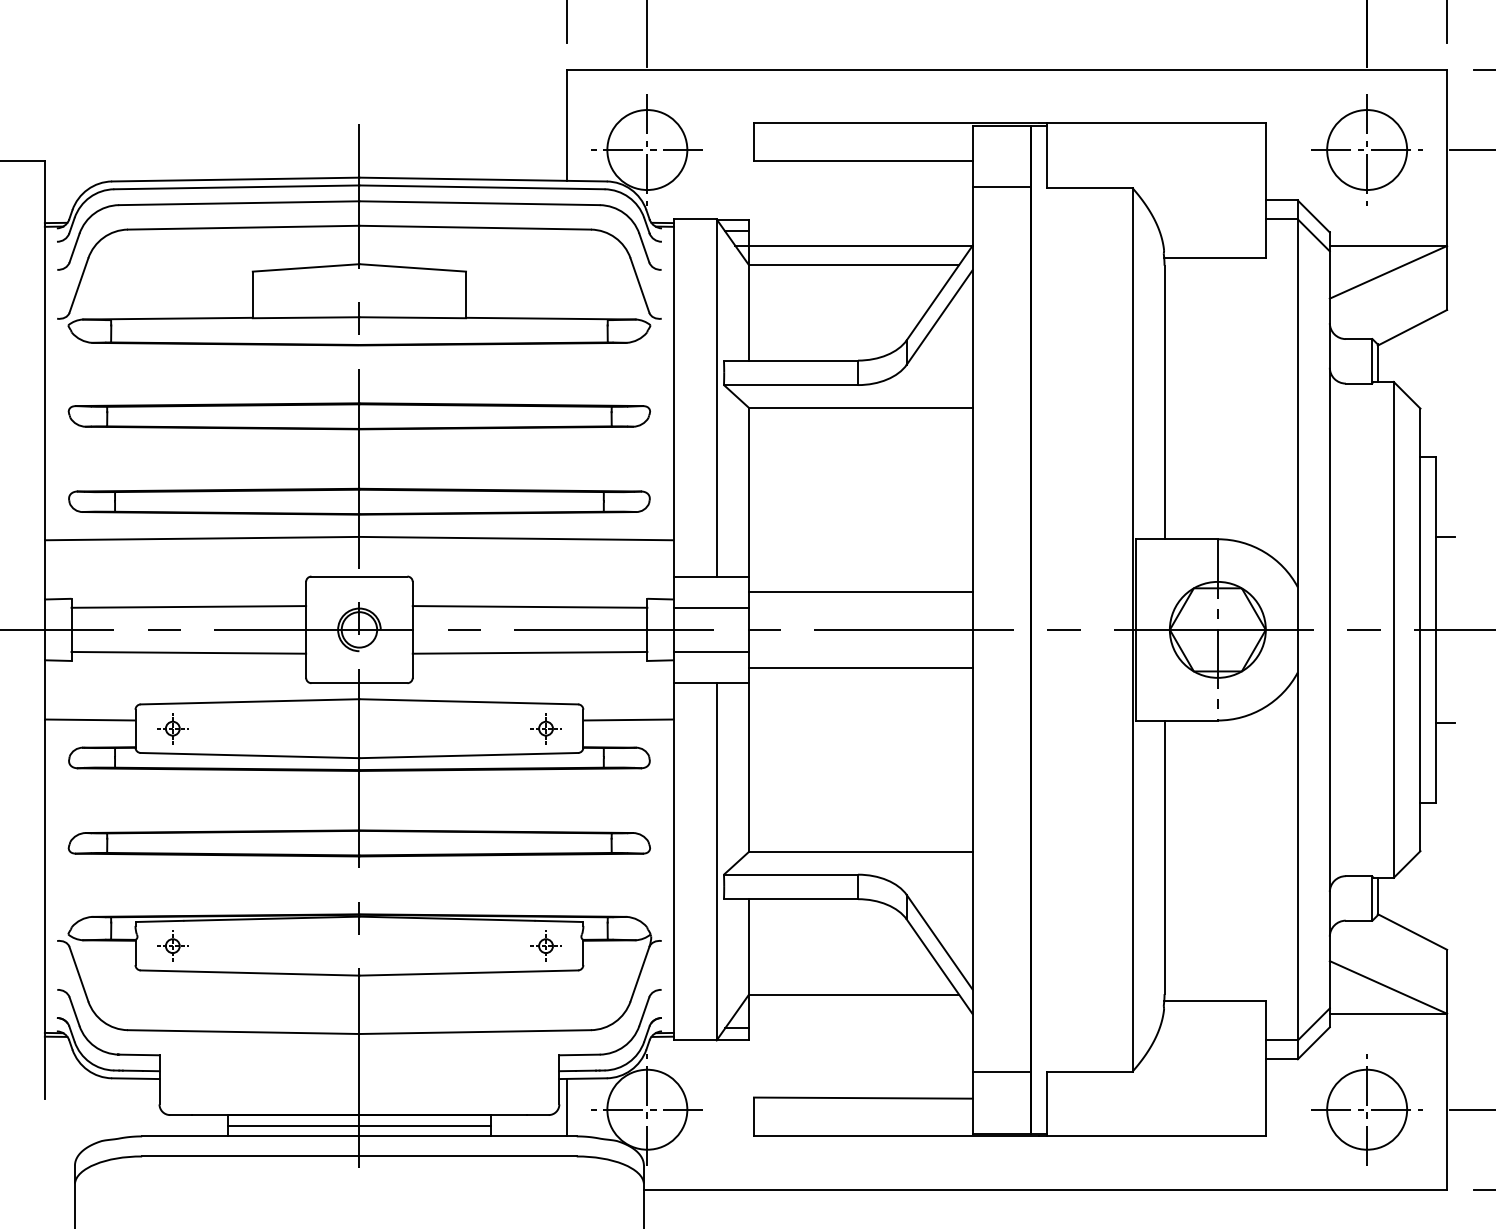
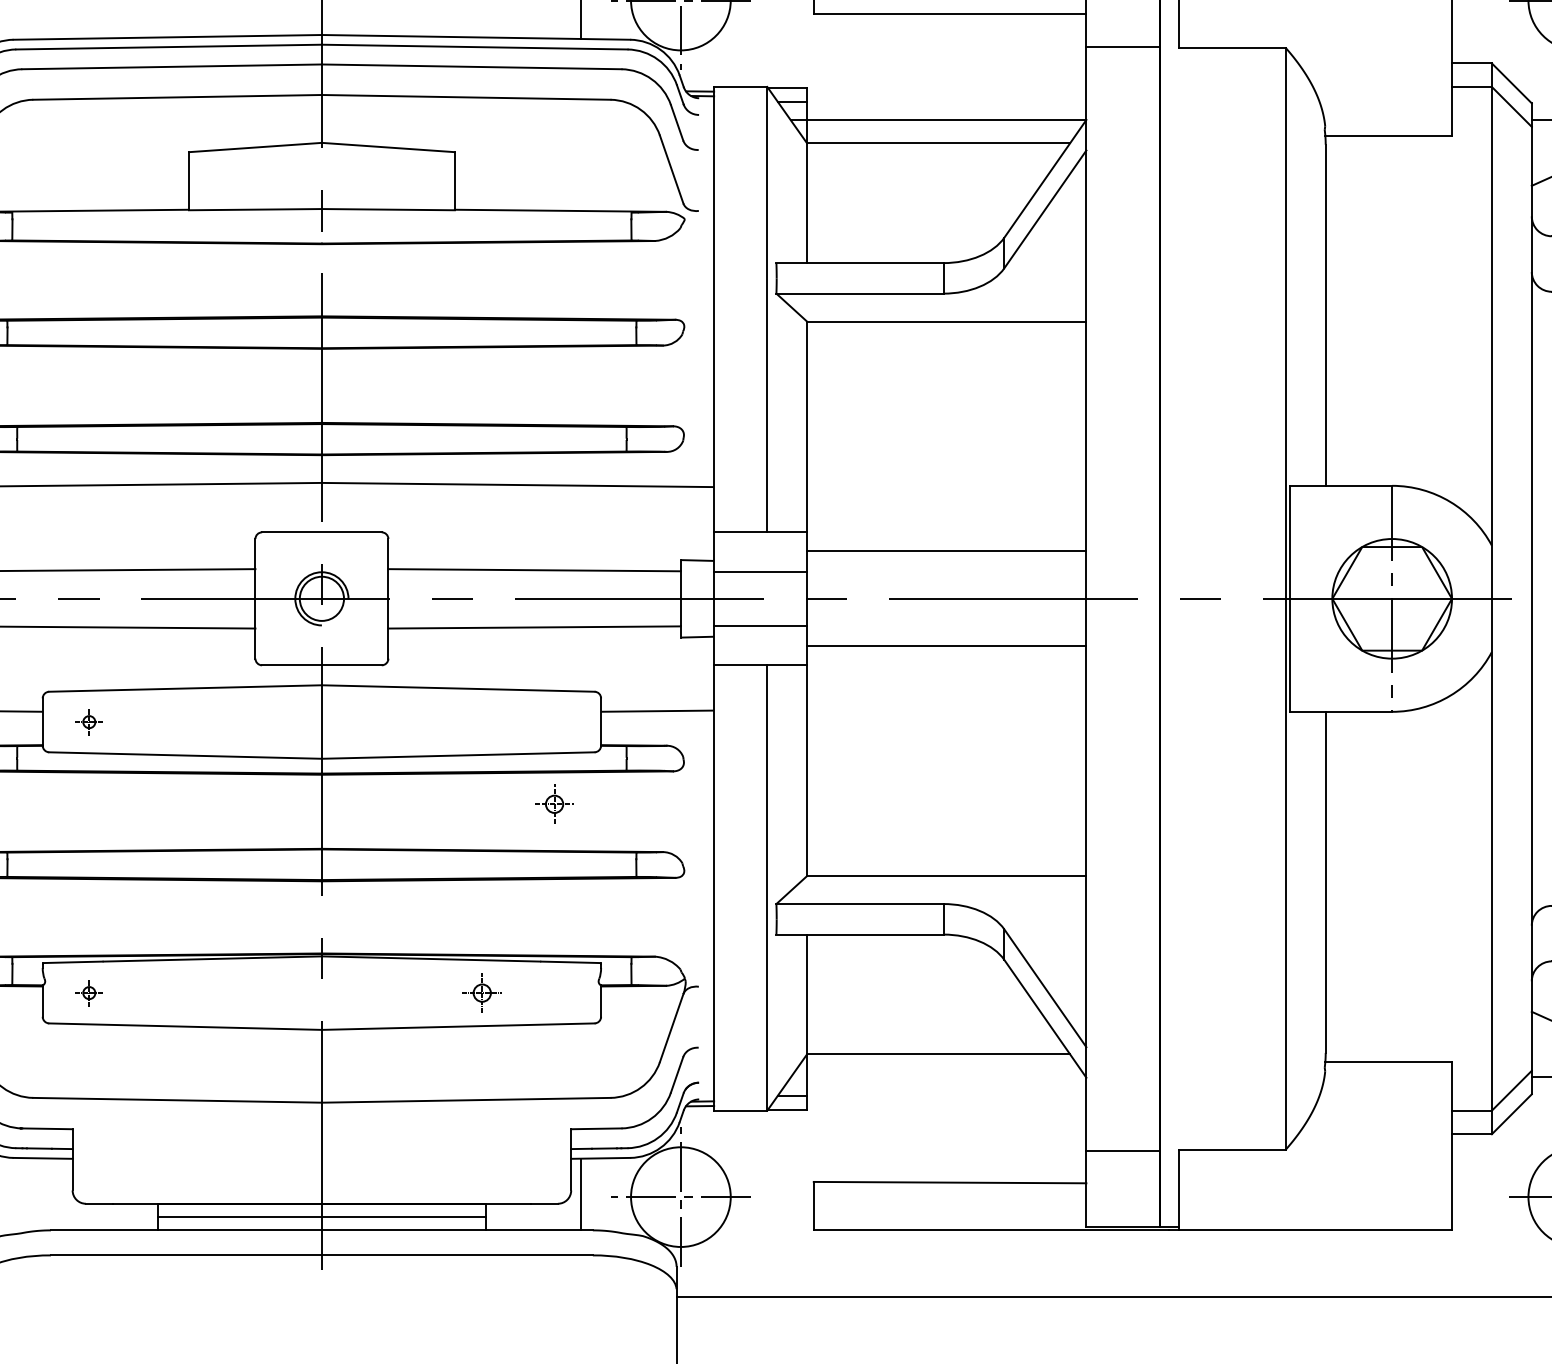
part: (172, 728) -> (88, 721), size x0.7
part: (545, 728) -> (553, 804), moved
part: (172, 945) -> (88, 992), size x0.7
part: (545, 945) -> (481, 992), moved

